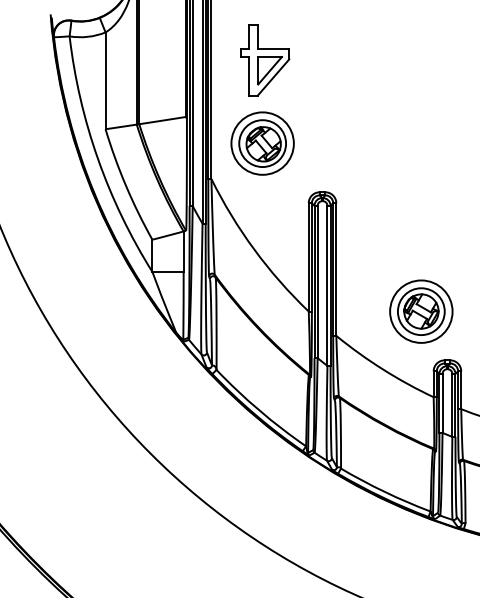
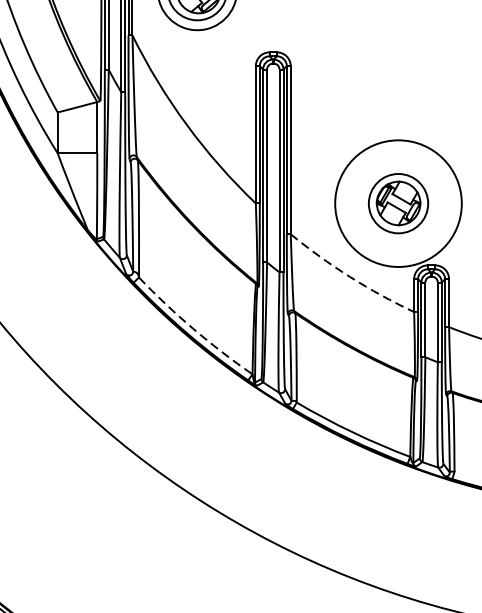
circle: (421, 311) -> (398, 203), size x1.6
arc: (383, 369) -> (350, 276), solid -> dashed
arc: (259, 410) -> (193, 328), solid -> dashed

